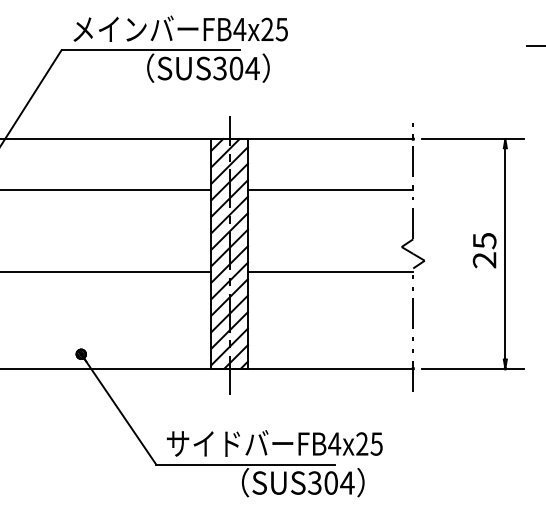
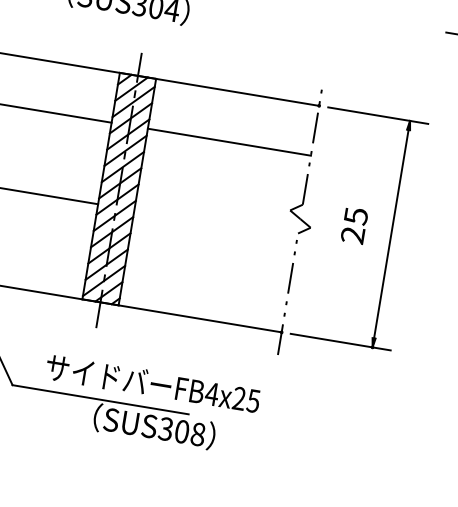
text: (484, 250) -> (354, 225), moved
line: (330, 272) -> (215, 223), removed
text: (274, 443) -> (152, 383), moved
text: (347, 482) -> (198, 433), SUS304 -> SUS308

